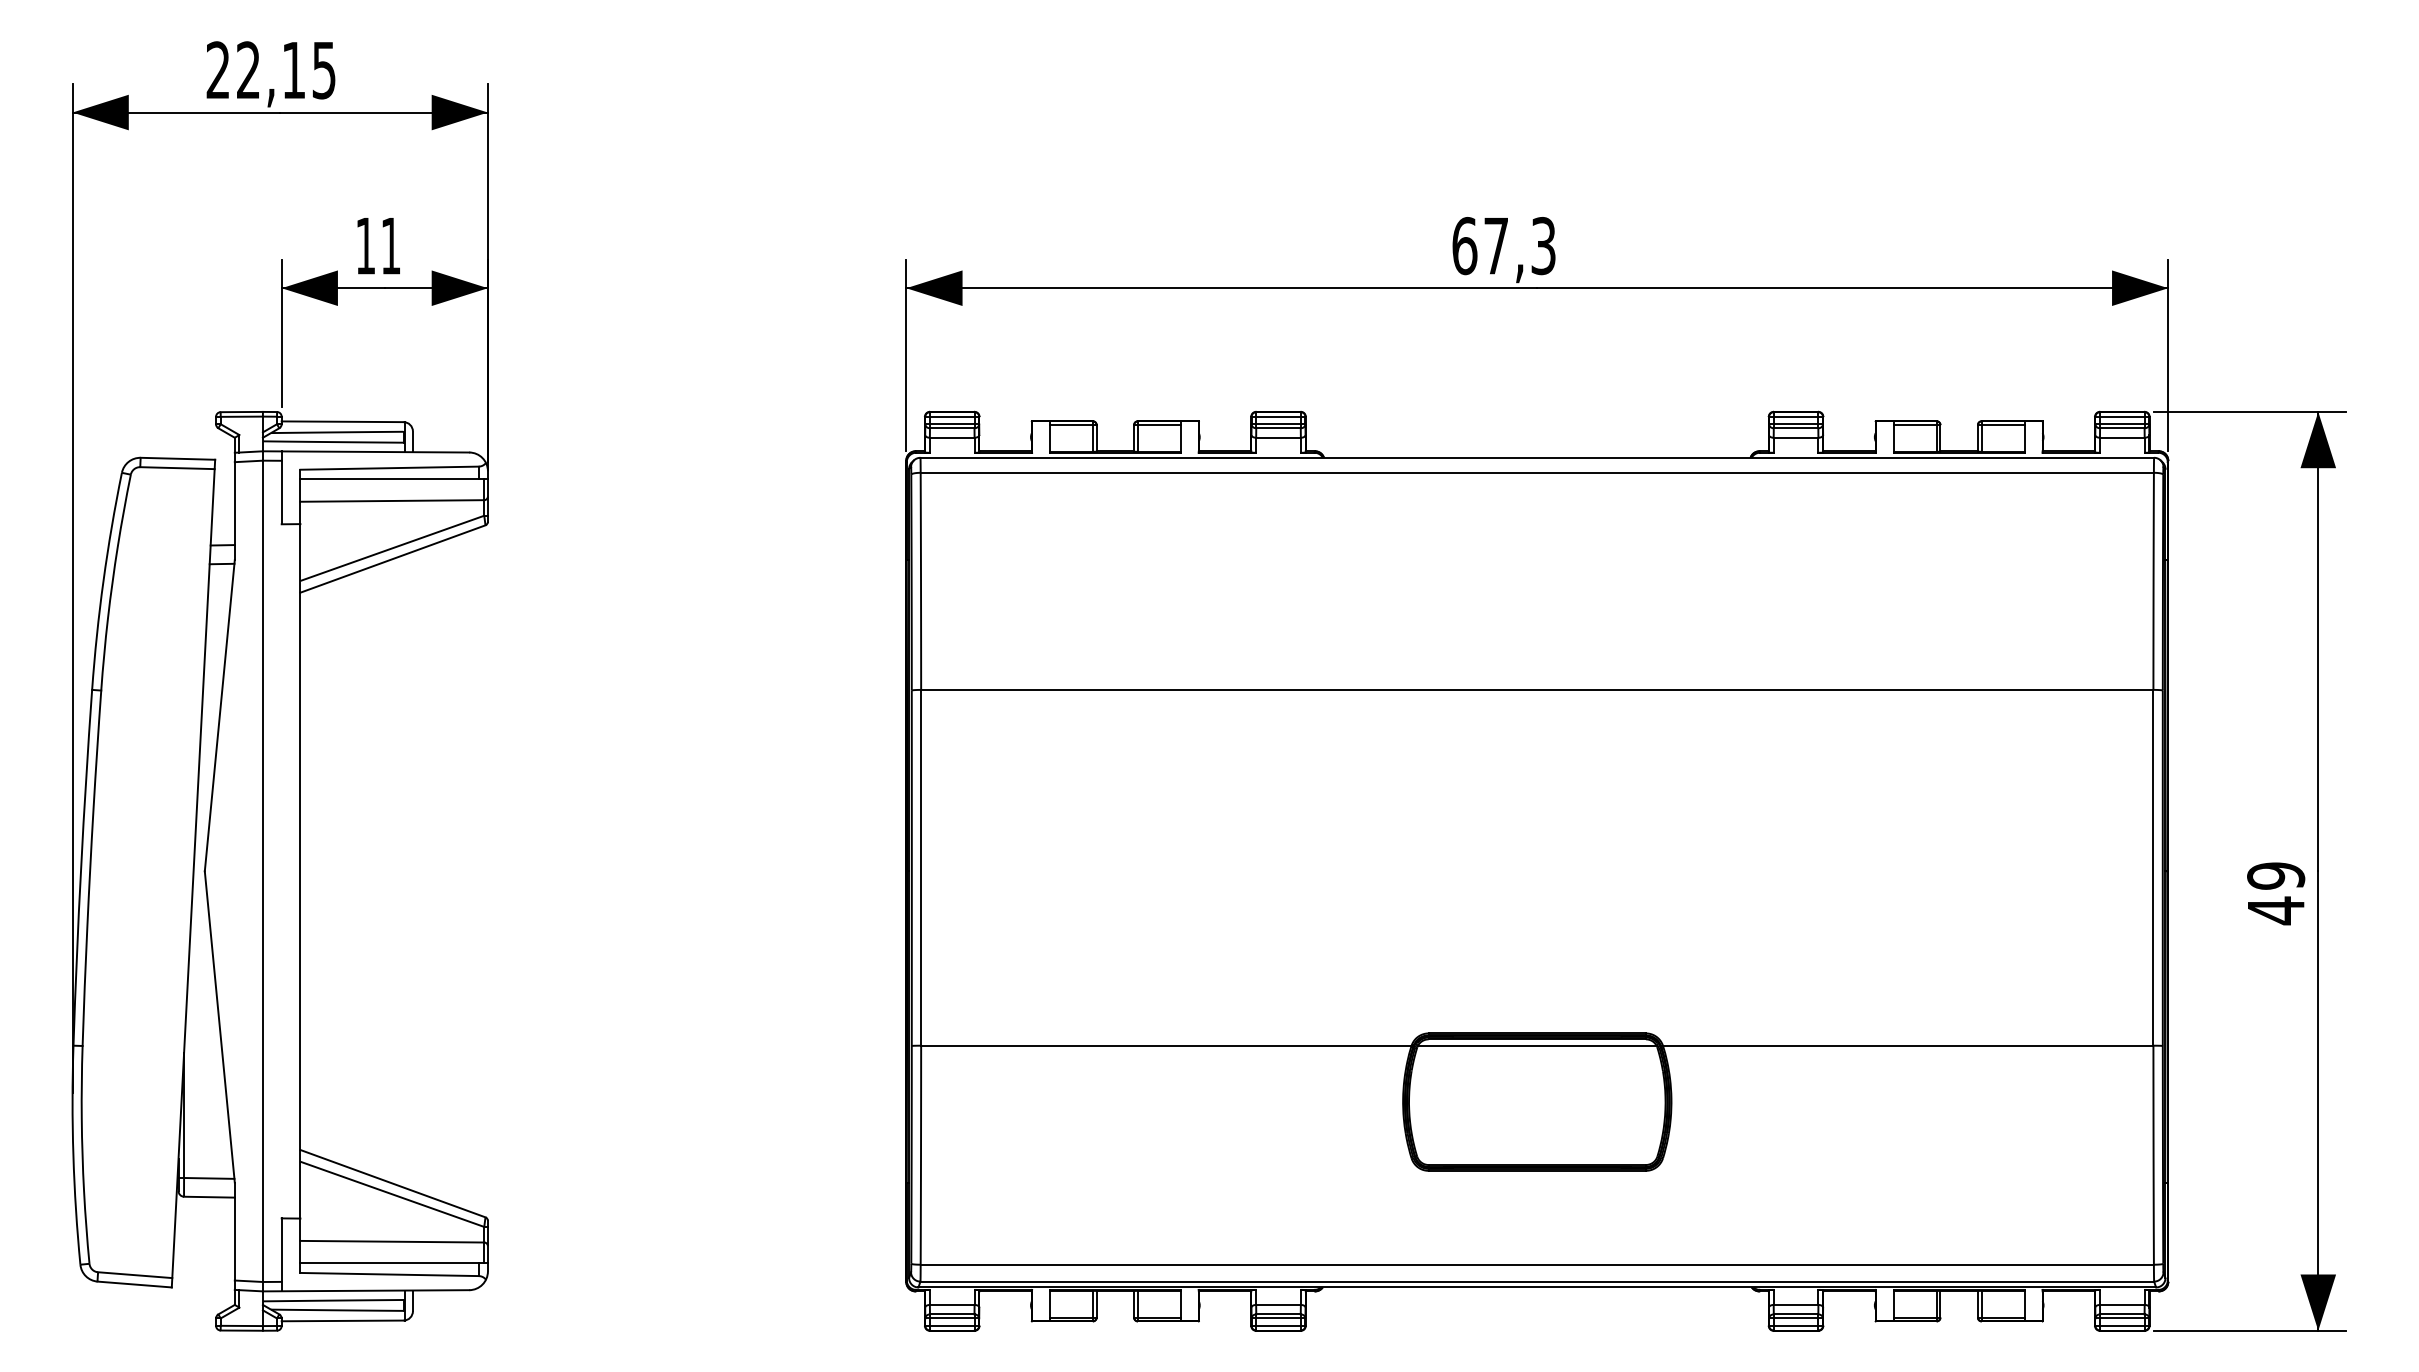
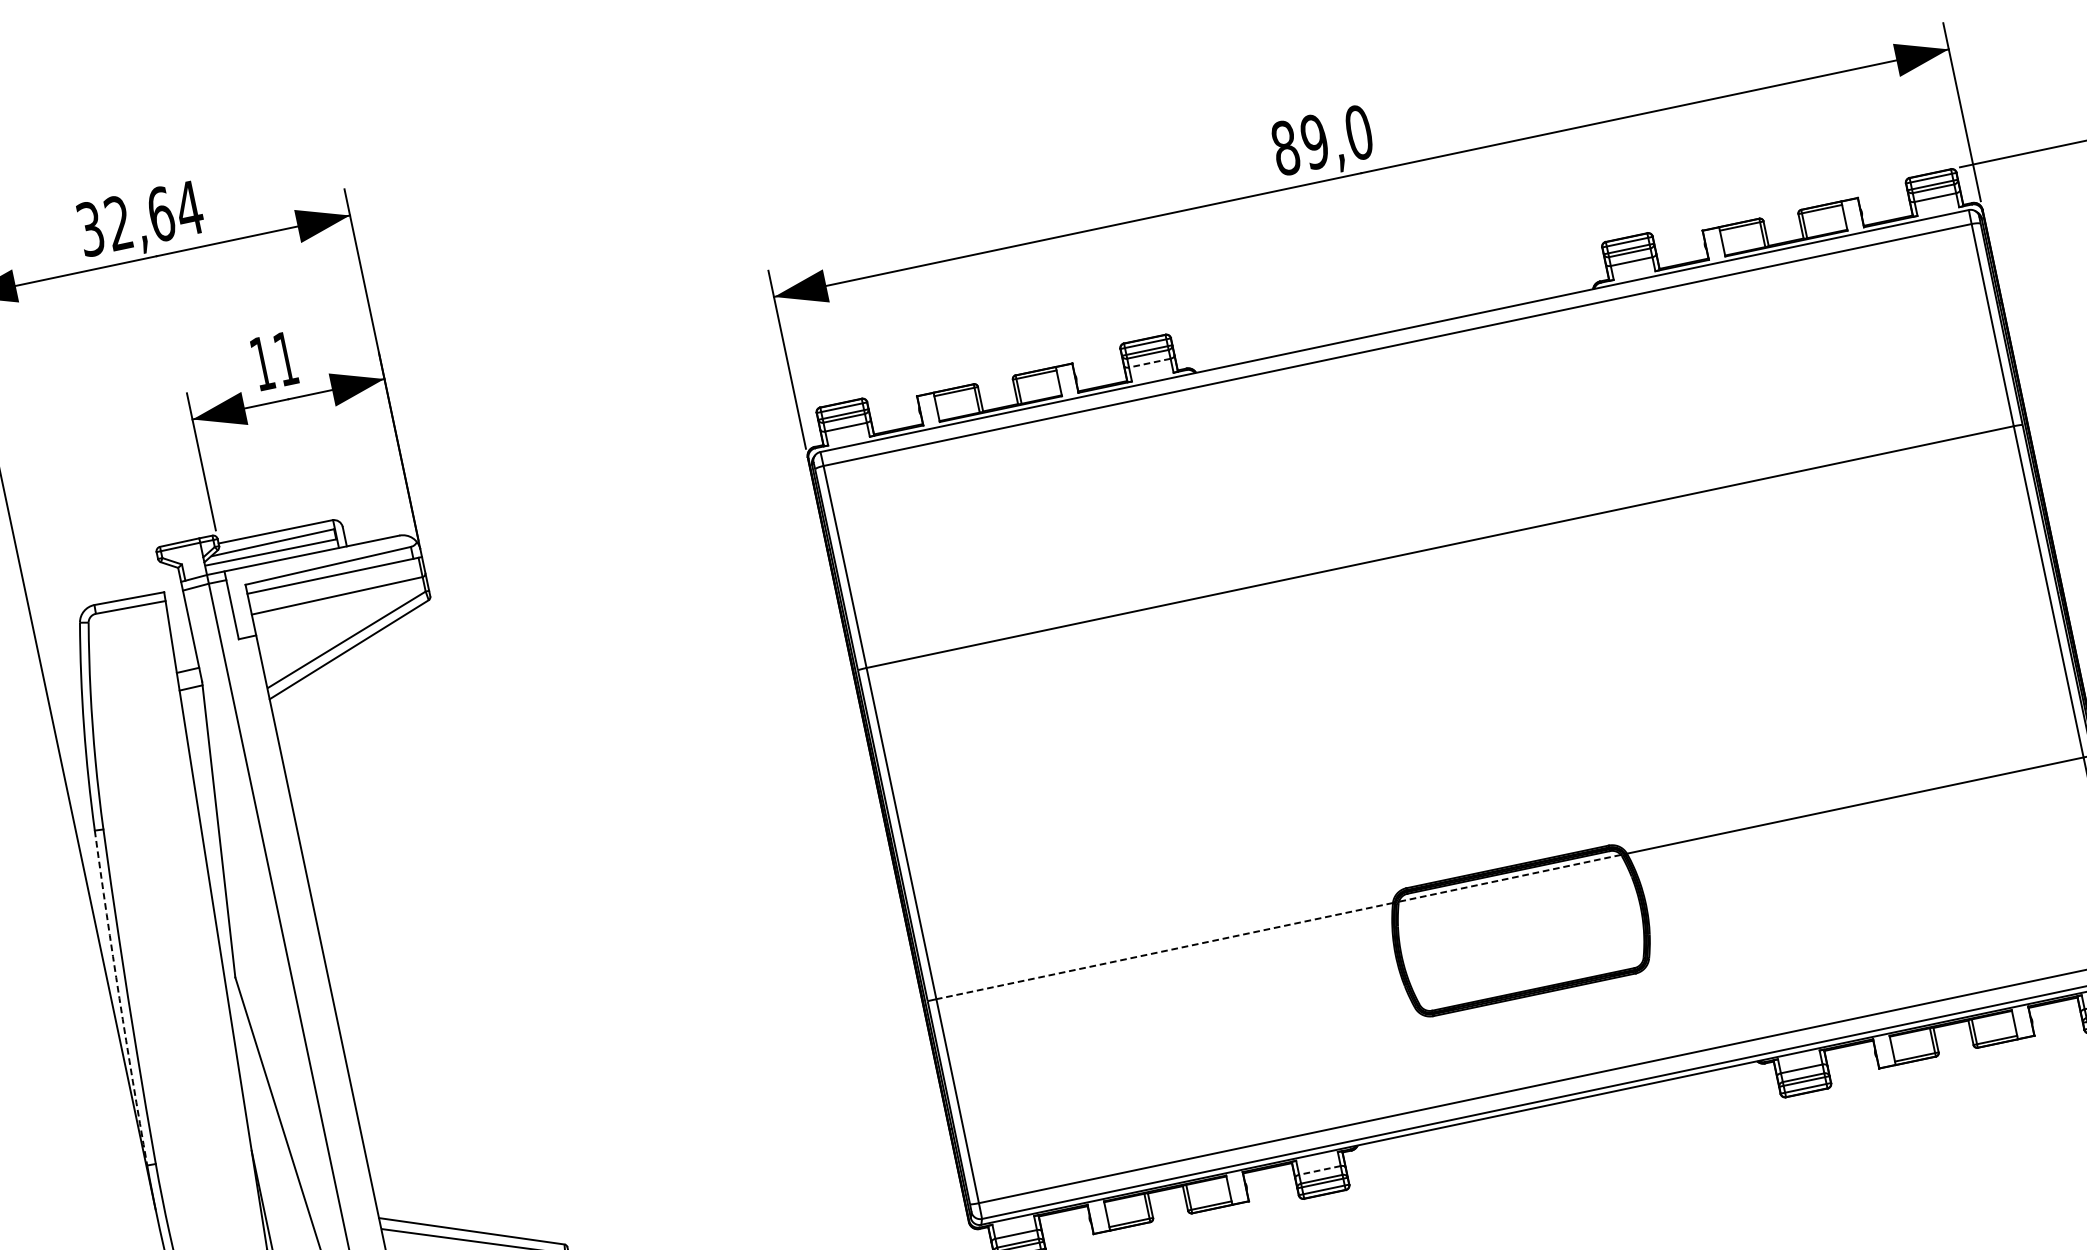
text: (271, 70) -> (140, 218), 22,15 -> 32,64
text: (1504, 246) -> (1322, 140), 67,3 -> 89,0
line: (1278, 437) -> (1149, 362), solid -> dashed
arc: (81, 867) -> (119, 998), solid -> dashed
line: (1165, 1045) -> (1163, 951), solid -> dashed
line: (1536, 1045) -> (1509, 878), solid -> dashed
line: (1278, 1304) -> (1319, 1170), solid -> dashed

